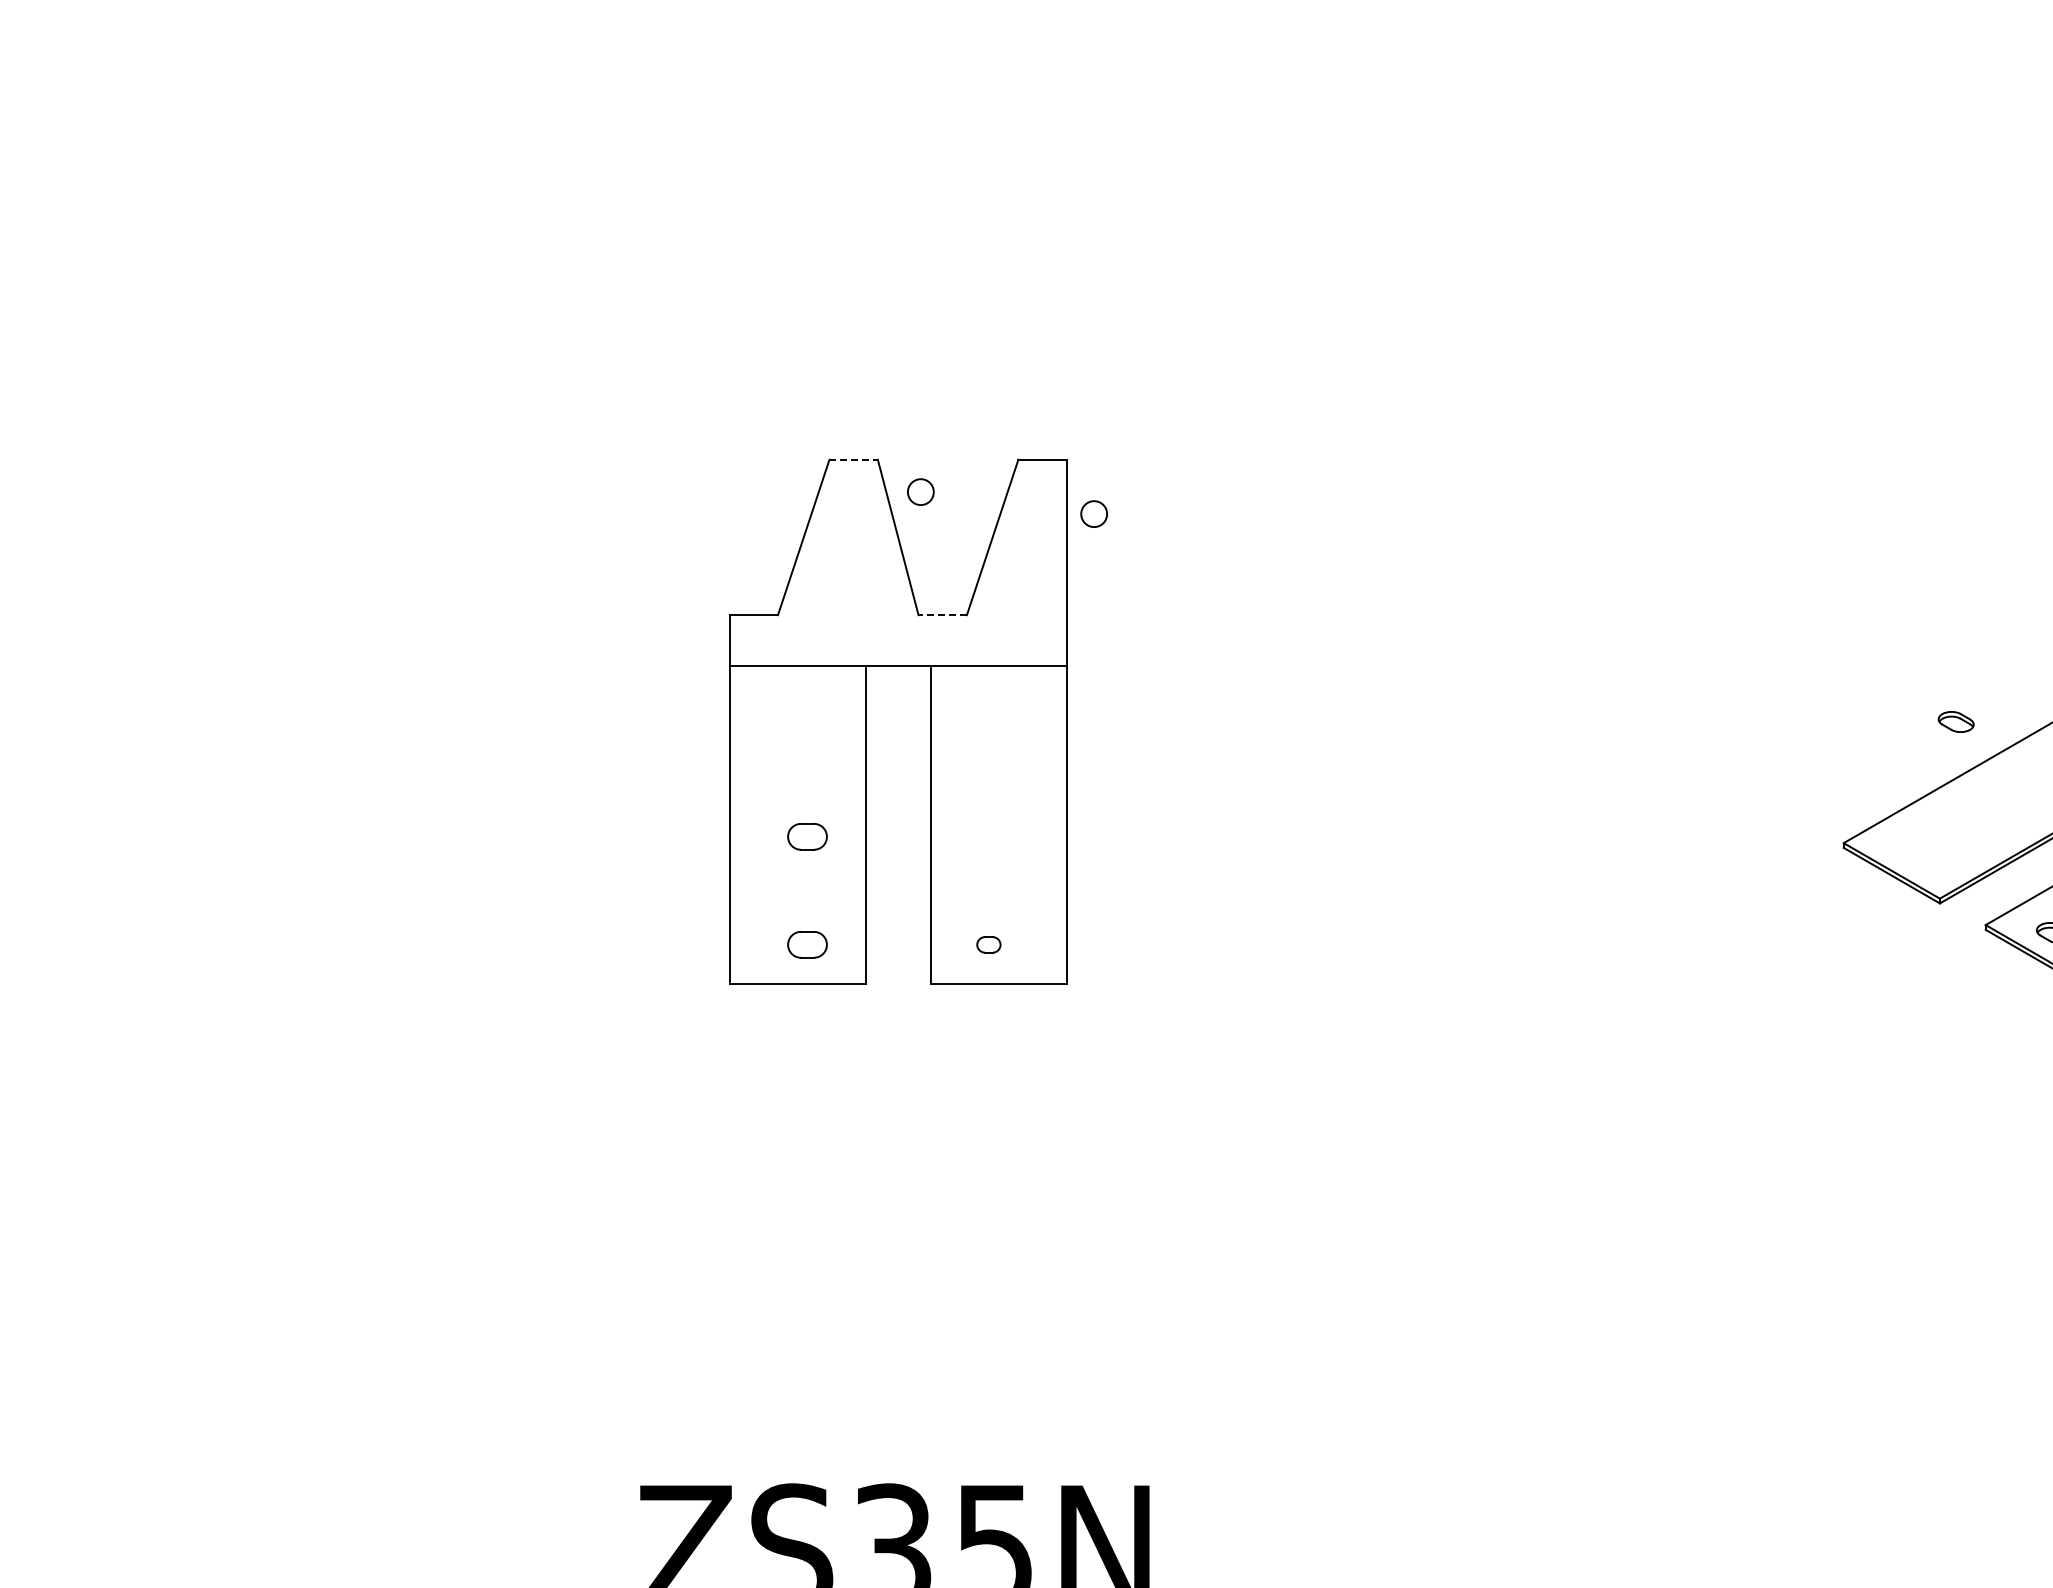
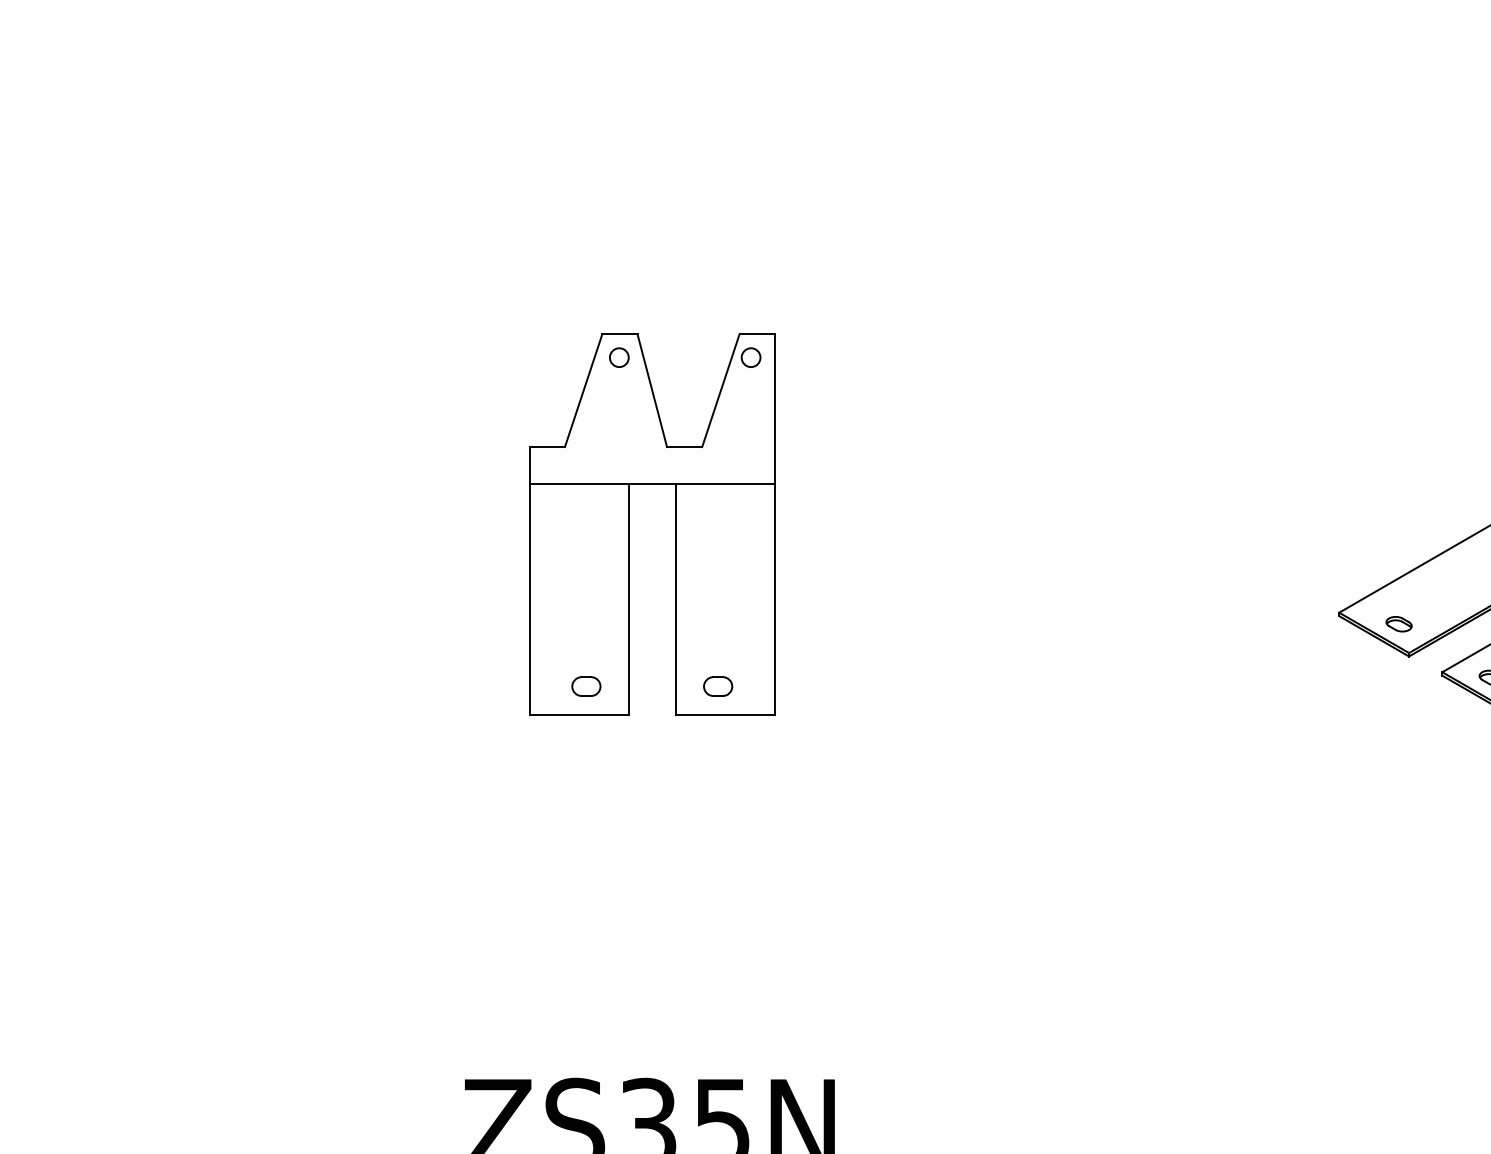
line: (854, 459) -> (620, 333), dashed -> solid
circle: (920, 491) -> (619, 357), moved
circle: (1093, 513) -> (750, 357), moved
line: (942, 615) -> (684, 447), dashed -> solid
part: (1955, 721) -> (1398, 623), moved
part: (807, 836) -> (586, 607), removed
part: (988, 944) -> (717, 686), size x1.67

